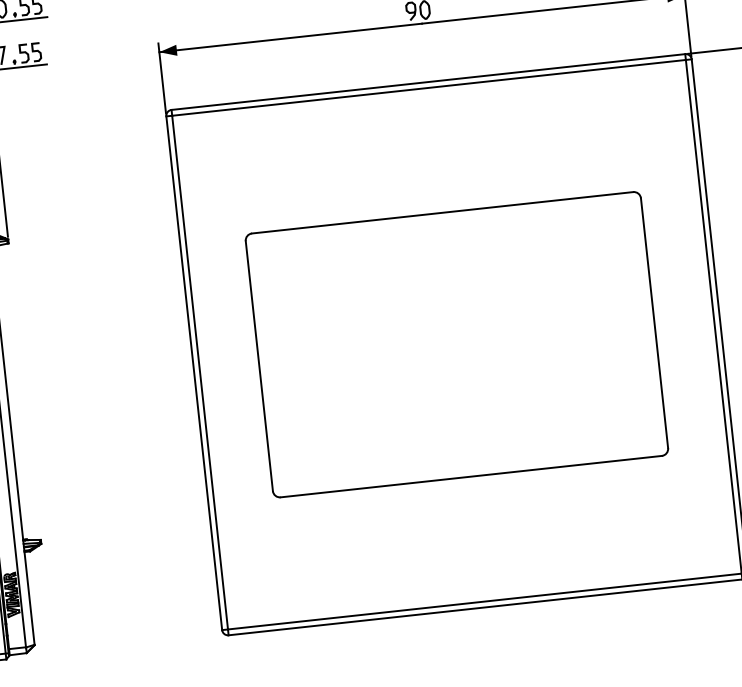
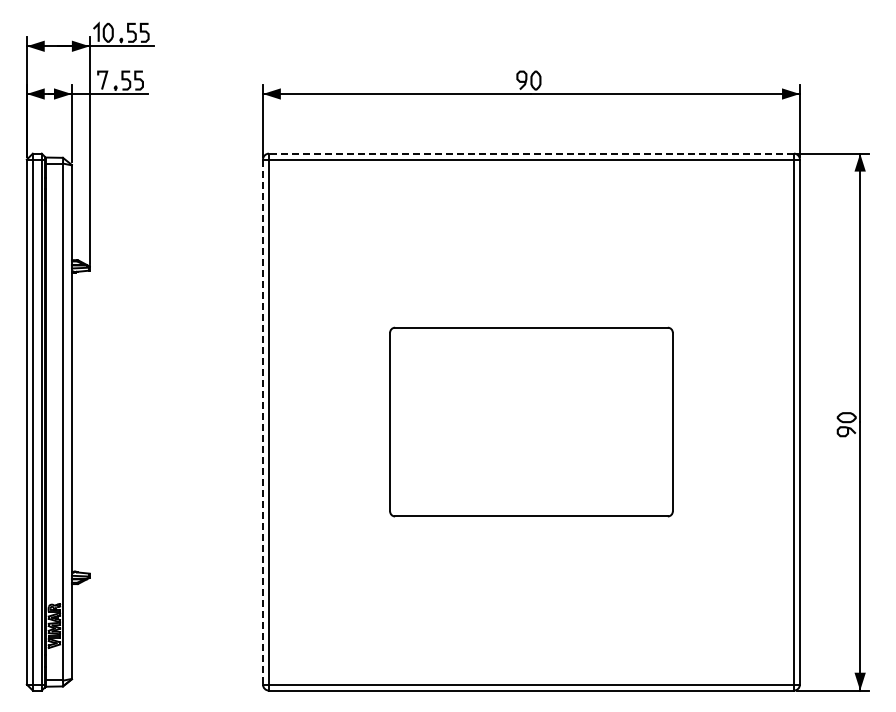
line: (428, 81) -> (531, 153), solid -> dashed
part: (456, 344) -> (531, 421), size x0.7
line: (194, 373) -> (263, 422), solid -> dashed

